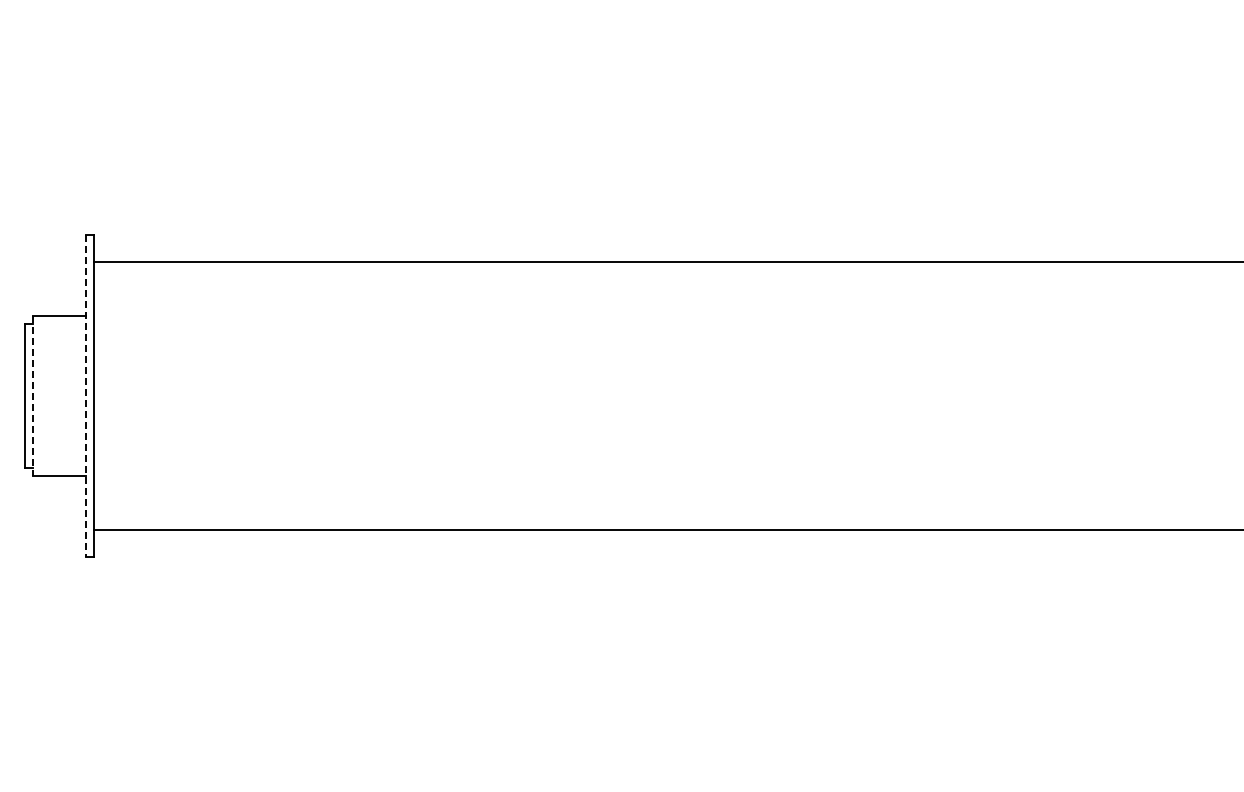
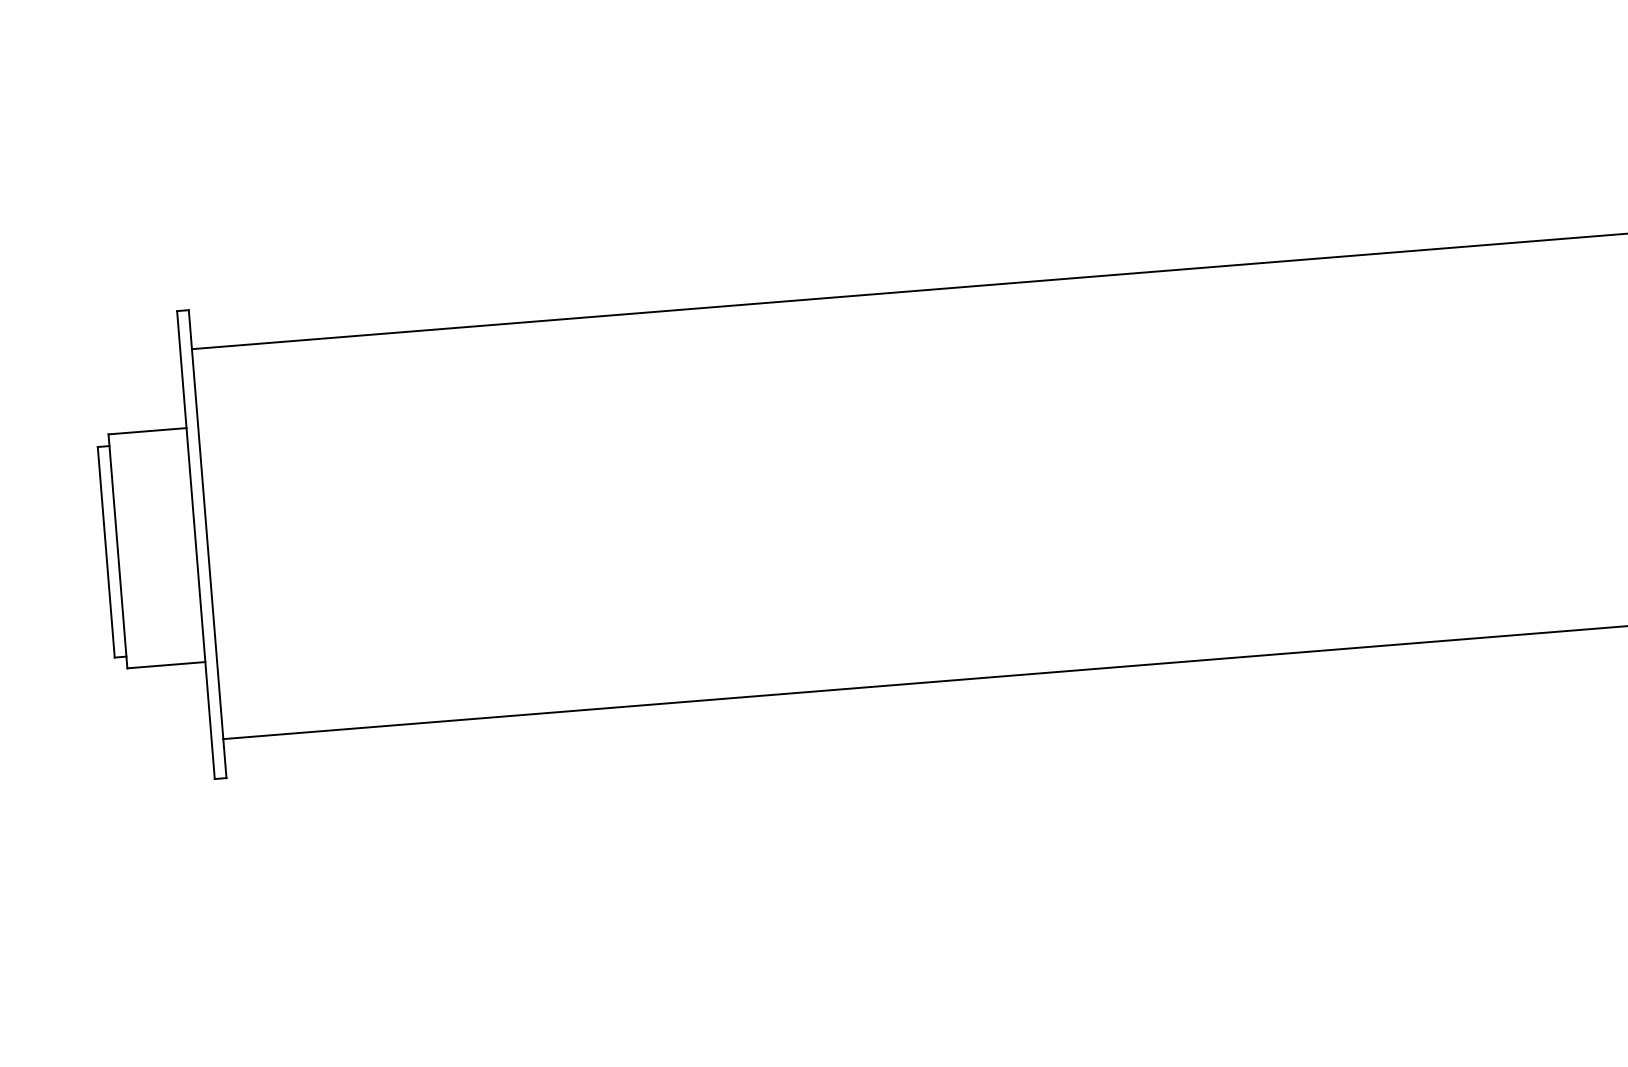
line: (32, 396) -> (117, 552), dashed -> solid
line: (86, 396) -> (196, 545), dashed -> solid

